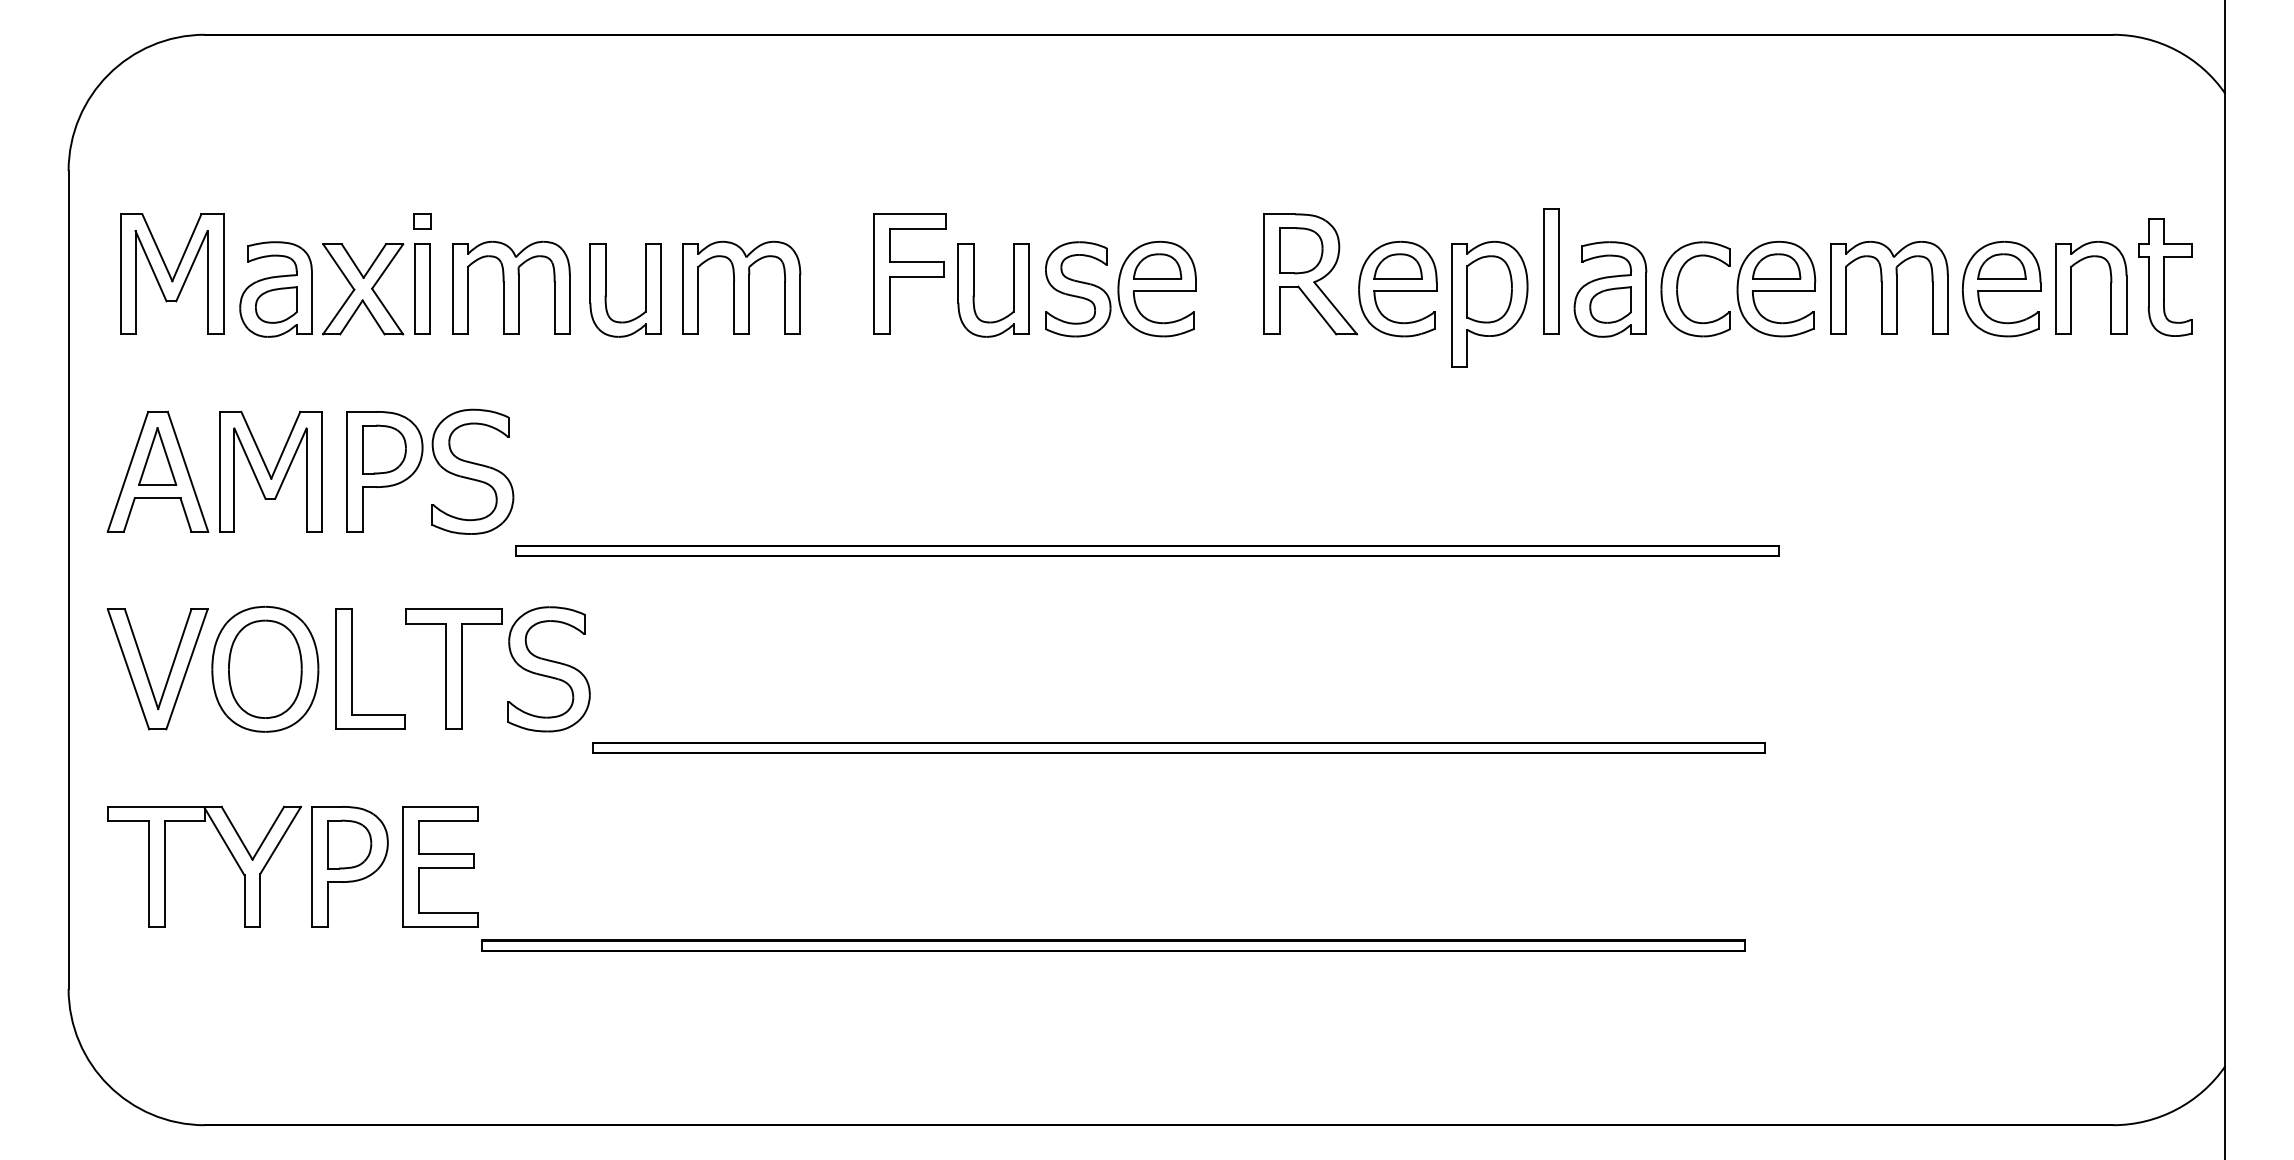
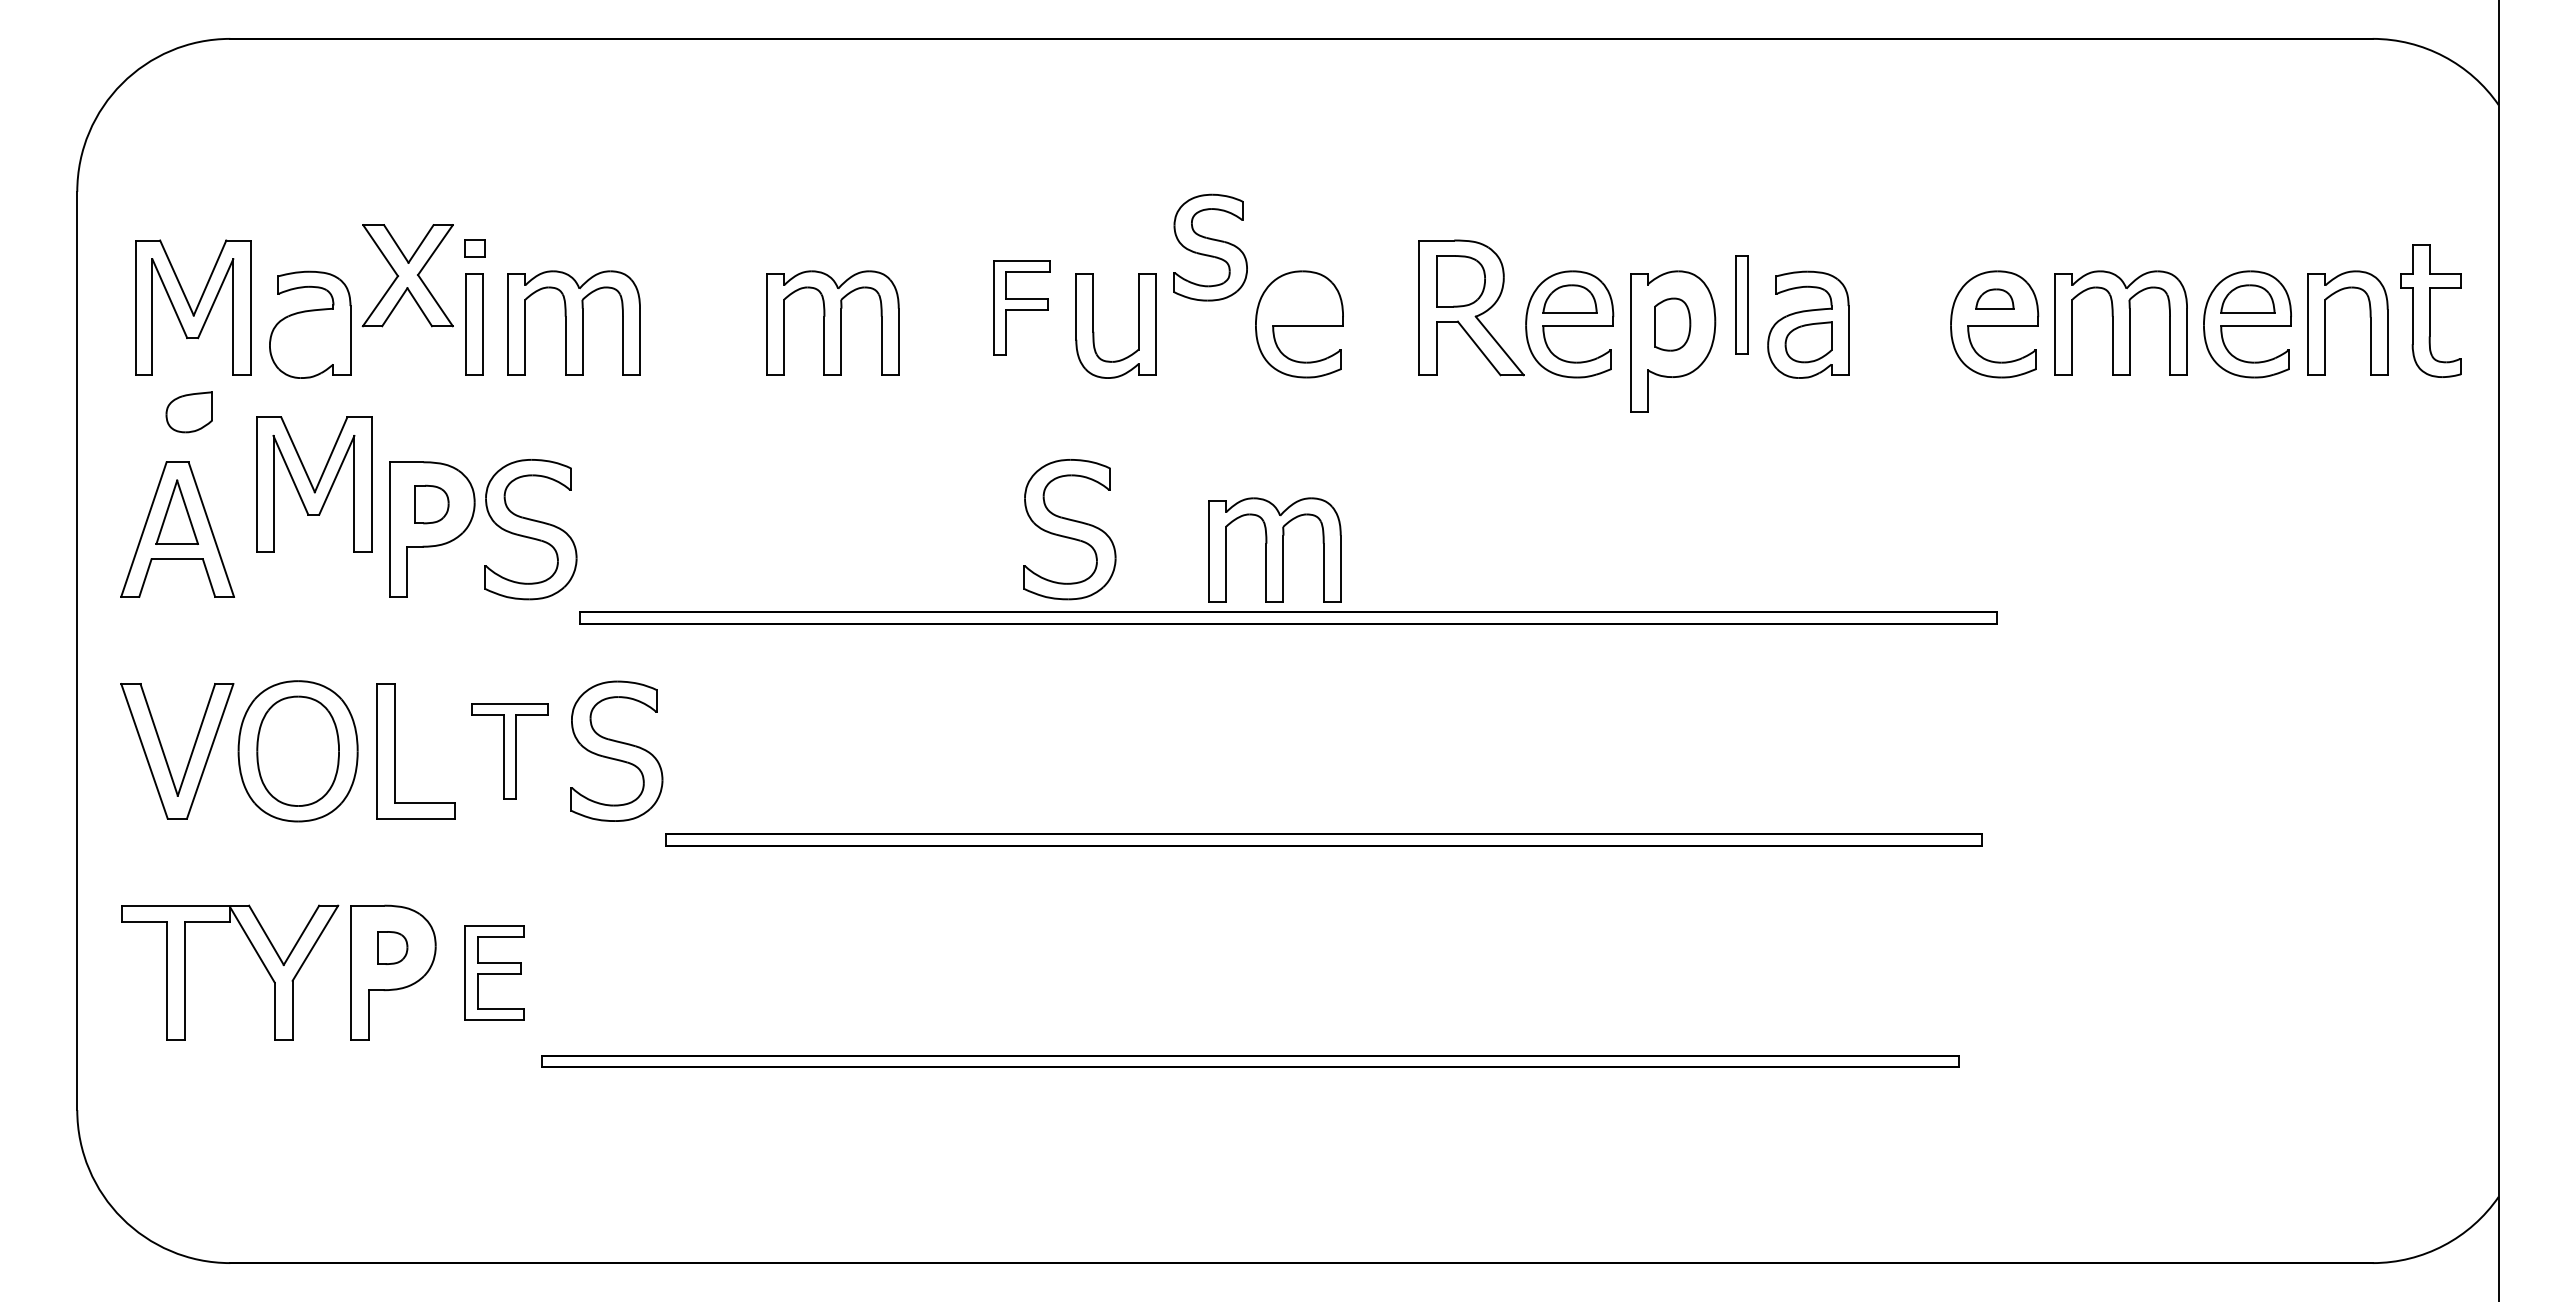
part: (1157, 266) -> (1299, 298), removed
part: (1776, 266) -> (1994, 298), size x0.7
part: (1550, 271) -> (1741, 304), size x0.7
part: (909, 274) -> (1021, 307), size x0.7
part: (1678, 286) -> (1884, 321), removed
part: (362, 289) -> (407, 275), moved
part: (1077, 289) -> (1210, 247), moved
part: (1489, 289) -> (1672, 324), size x0.7
part: (605, 290) -> (680, 325), removed
part: (275, 305) -> (188, 412), moved
part: (384, 449) -> (431, 504), size x0.7
part: (270, 471) -> (314, 484), moved
part: (952, 471) -> (1069, 529), added
part: (1134, 489) -> (1274, 549), added
part: (453, 669) -> (509, 751), size x0.7
part: (349, 844) -> (392, 947), size x0.6
part: (440, 866) -> (494, 972), size x0.7

